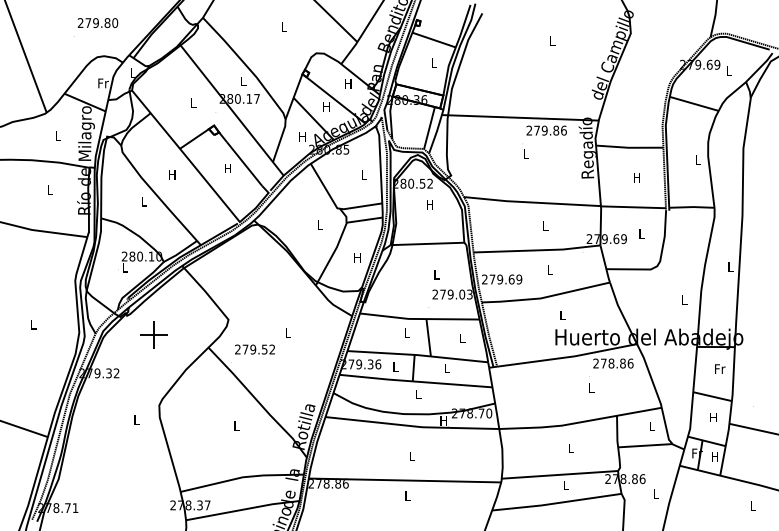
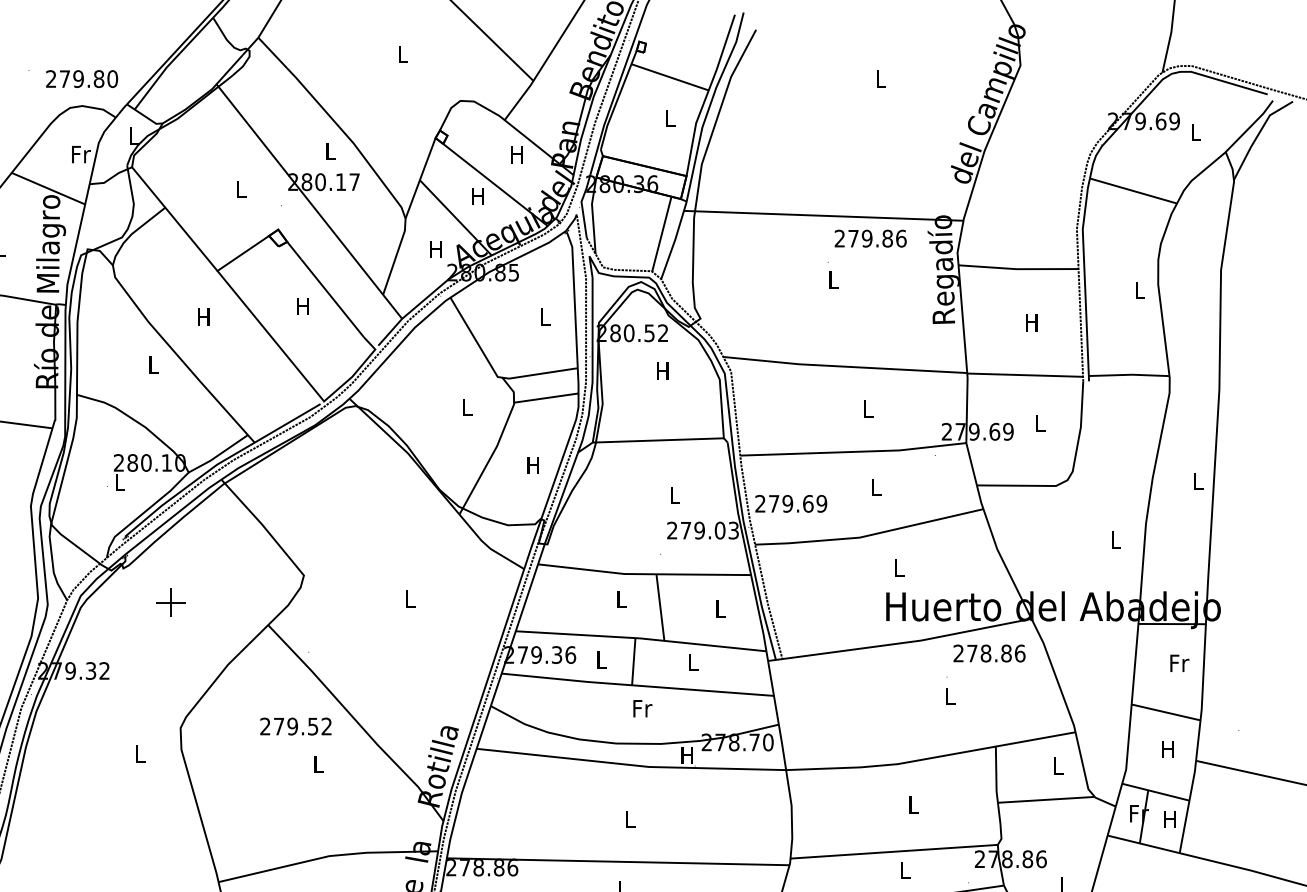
text: (97, 23) -> (81, 79), moved
part: (153, 334) -> (170, 601), size x0.6
text: (254, 349) -> (294, 726), moved
text: (418, 394) -> (642, 708), L -> Fr

